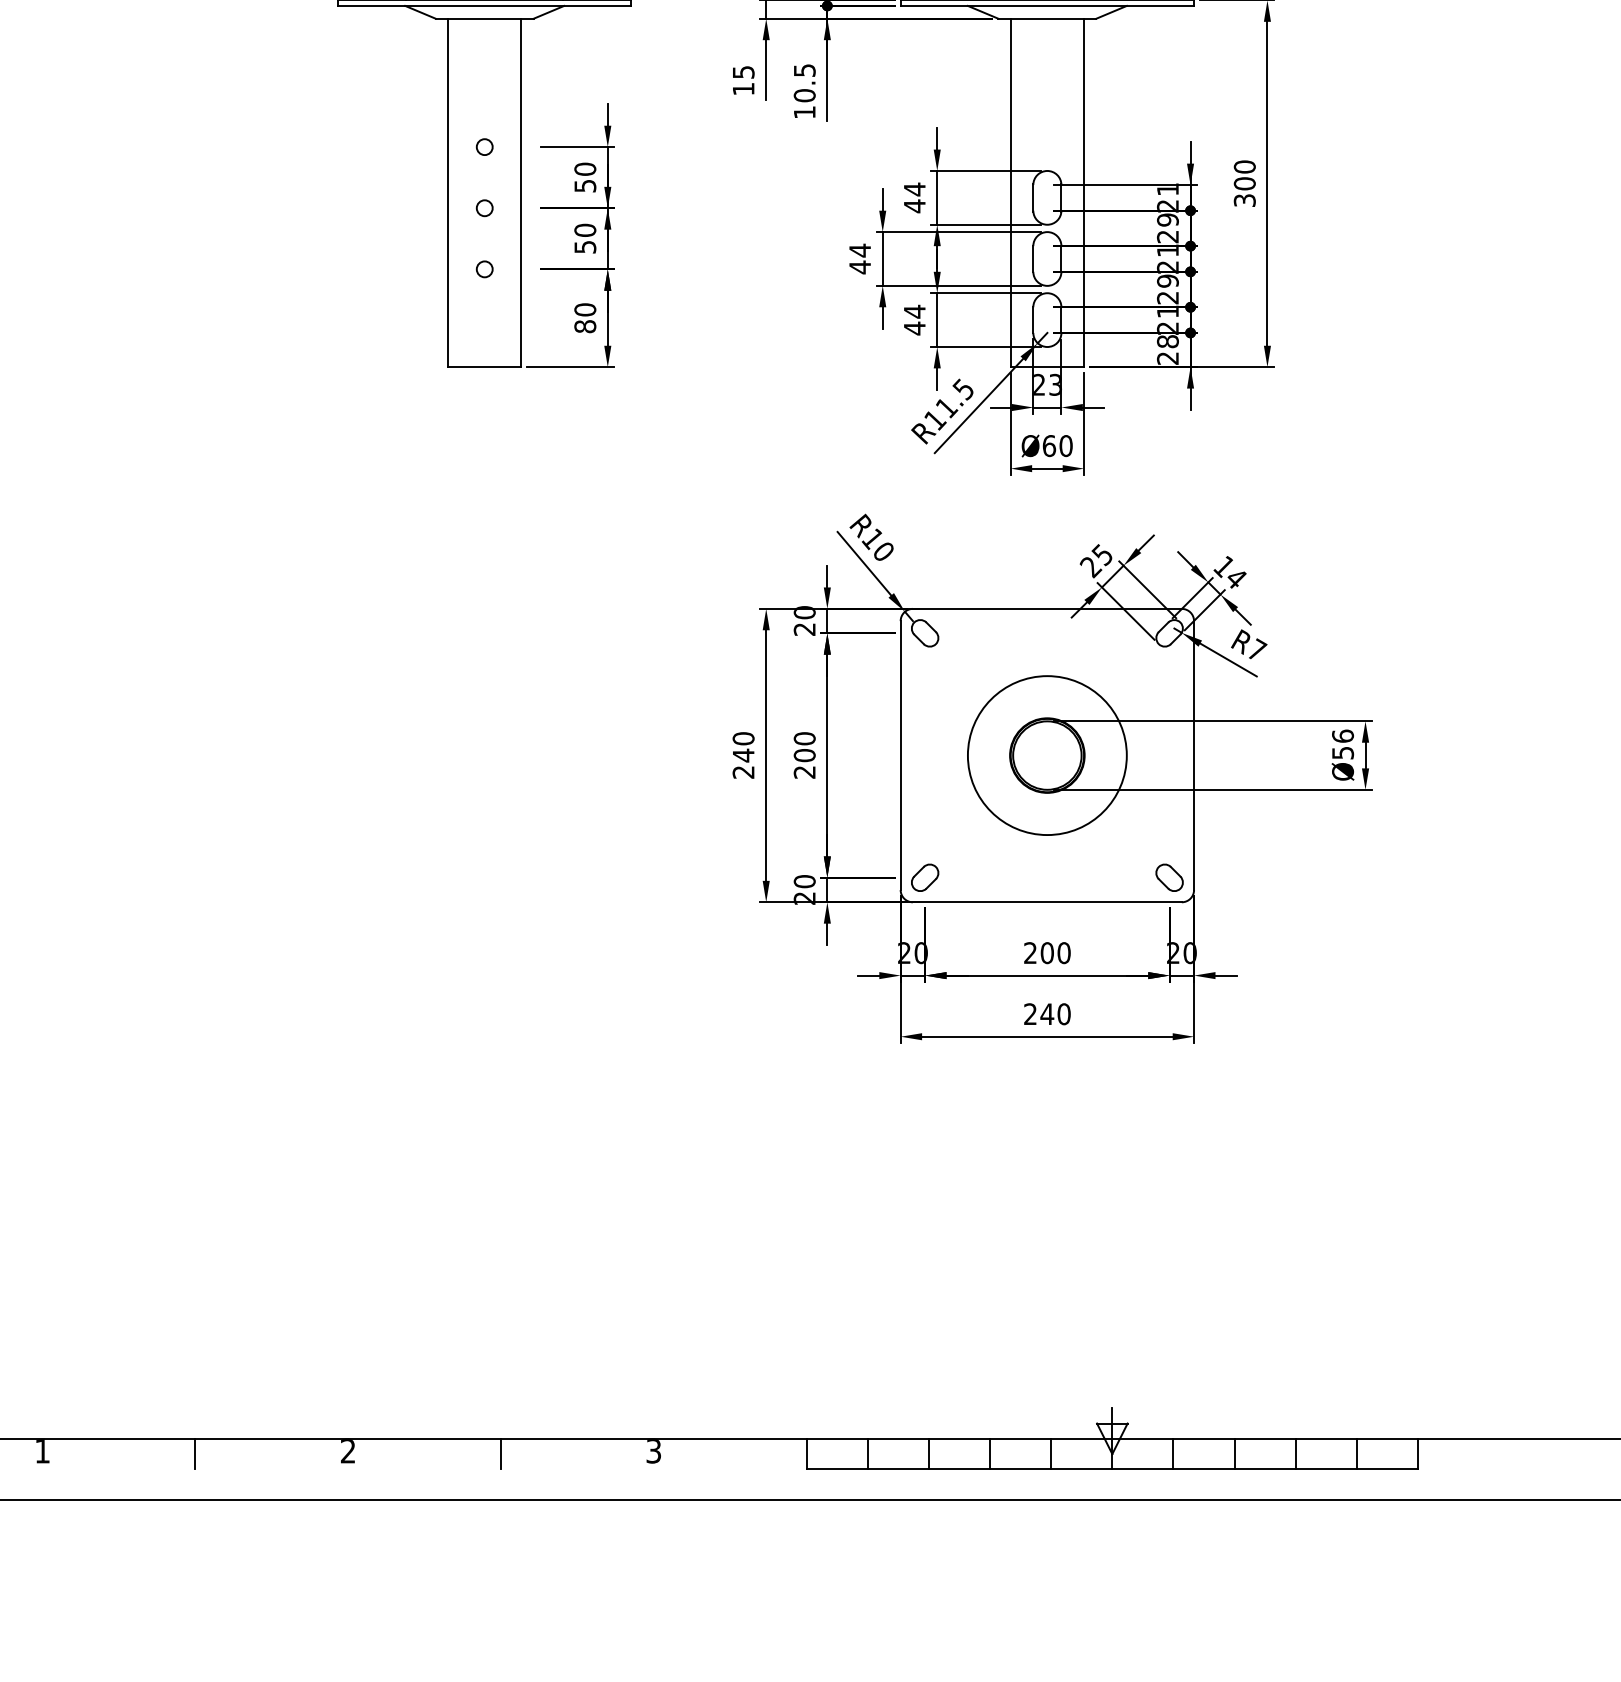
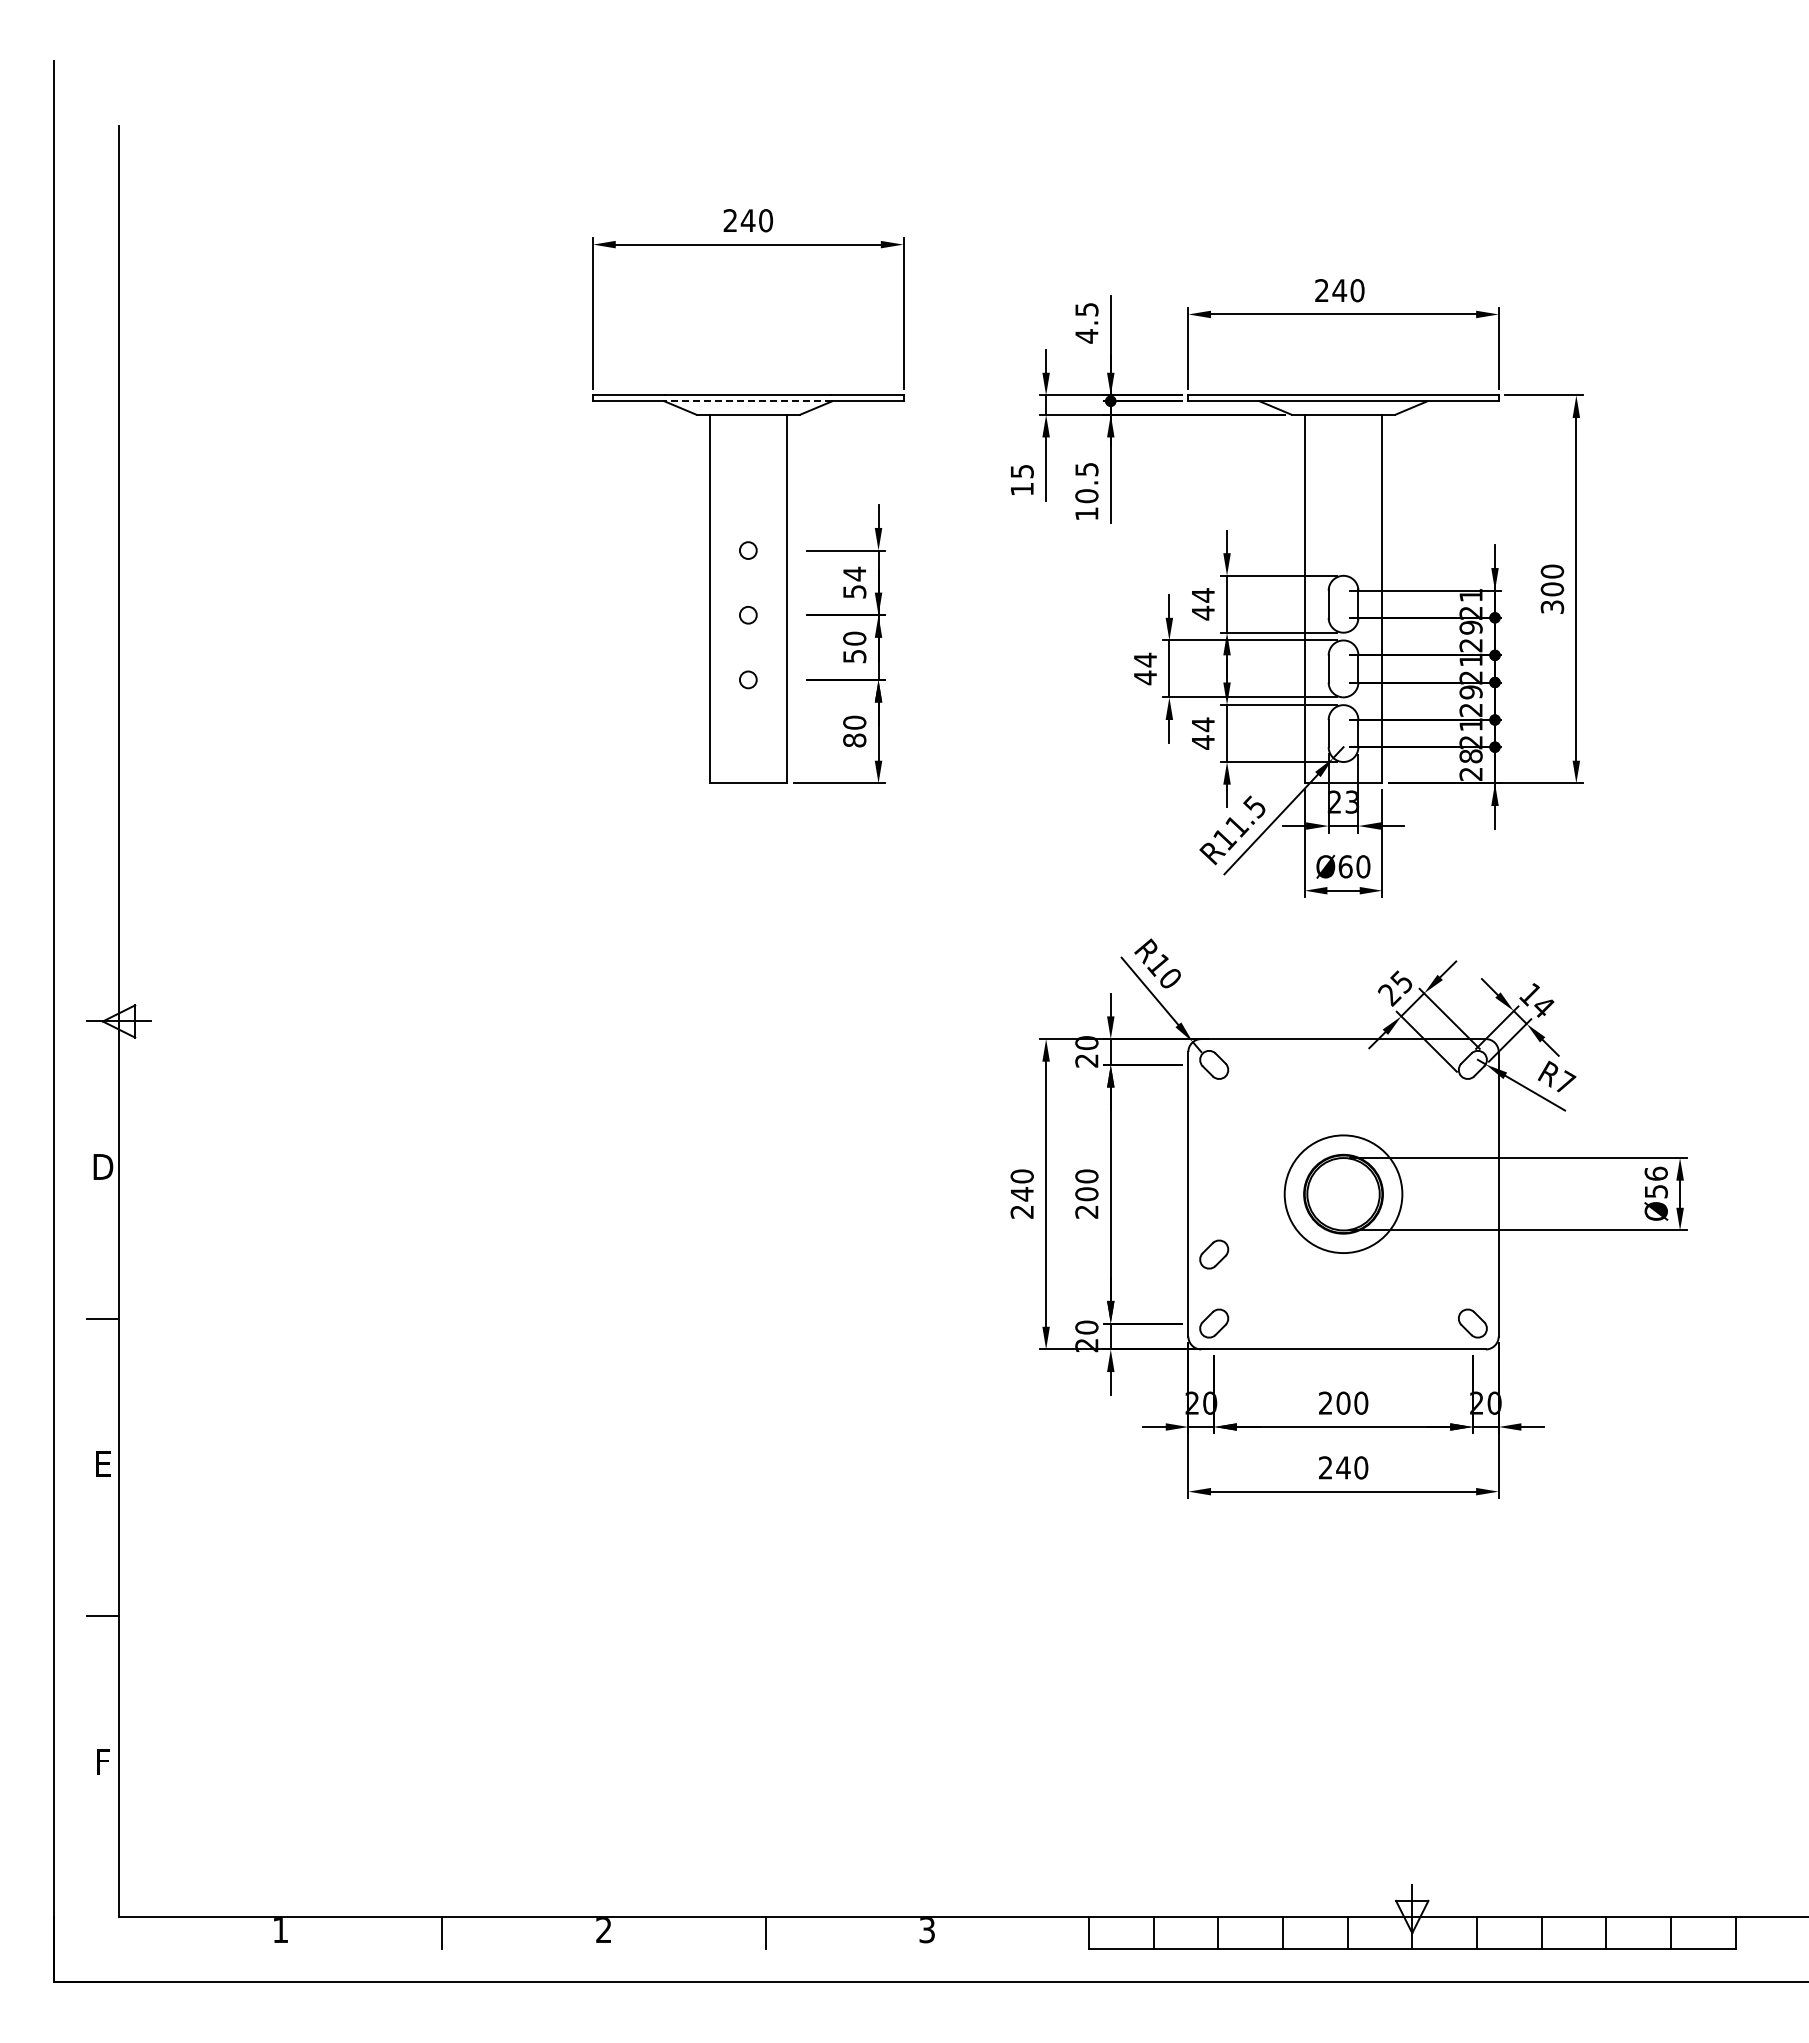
line: (483, 6) -> (747, 401), solid -> dashed
text: (585, 168) -> (854, 573), 50 -> 54
circle: (1047, 755) -> (1343, 1194), size x0.7
part: (925, 812) -> (1214, 1254), added

